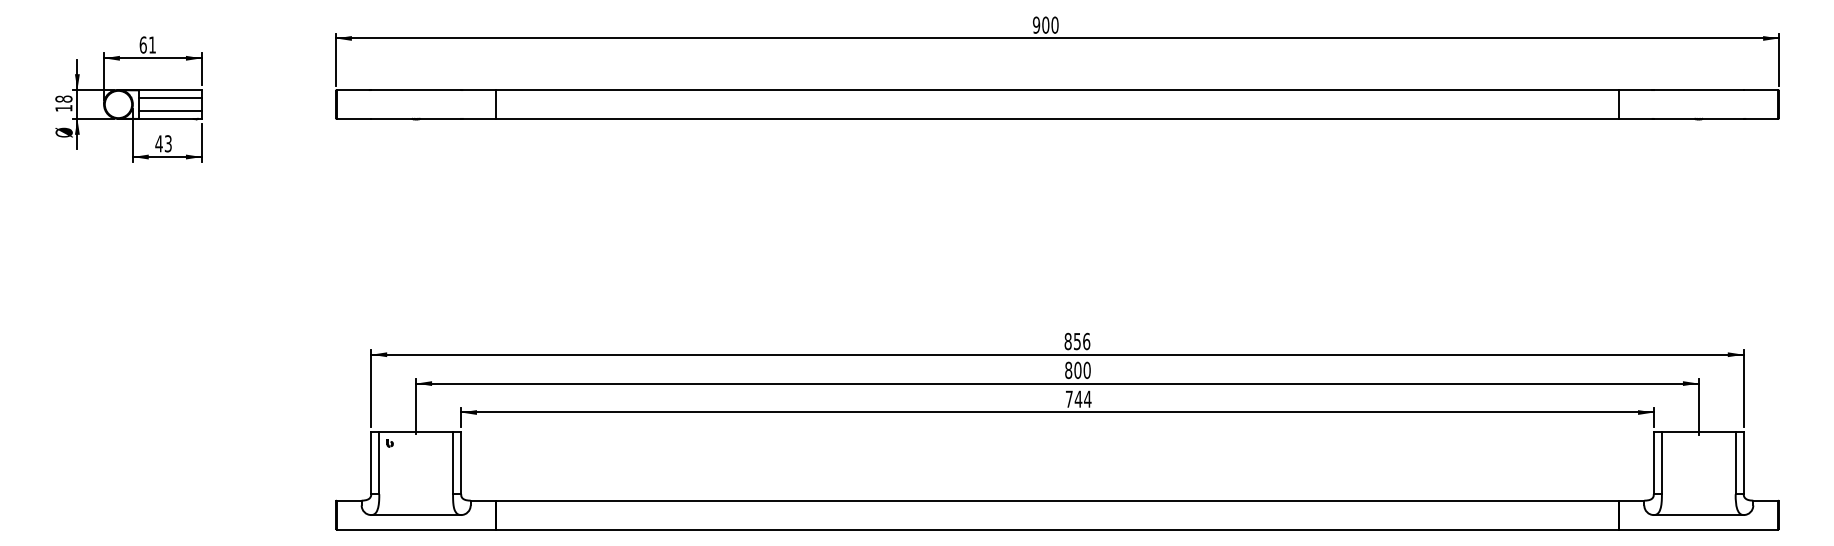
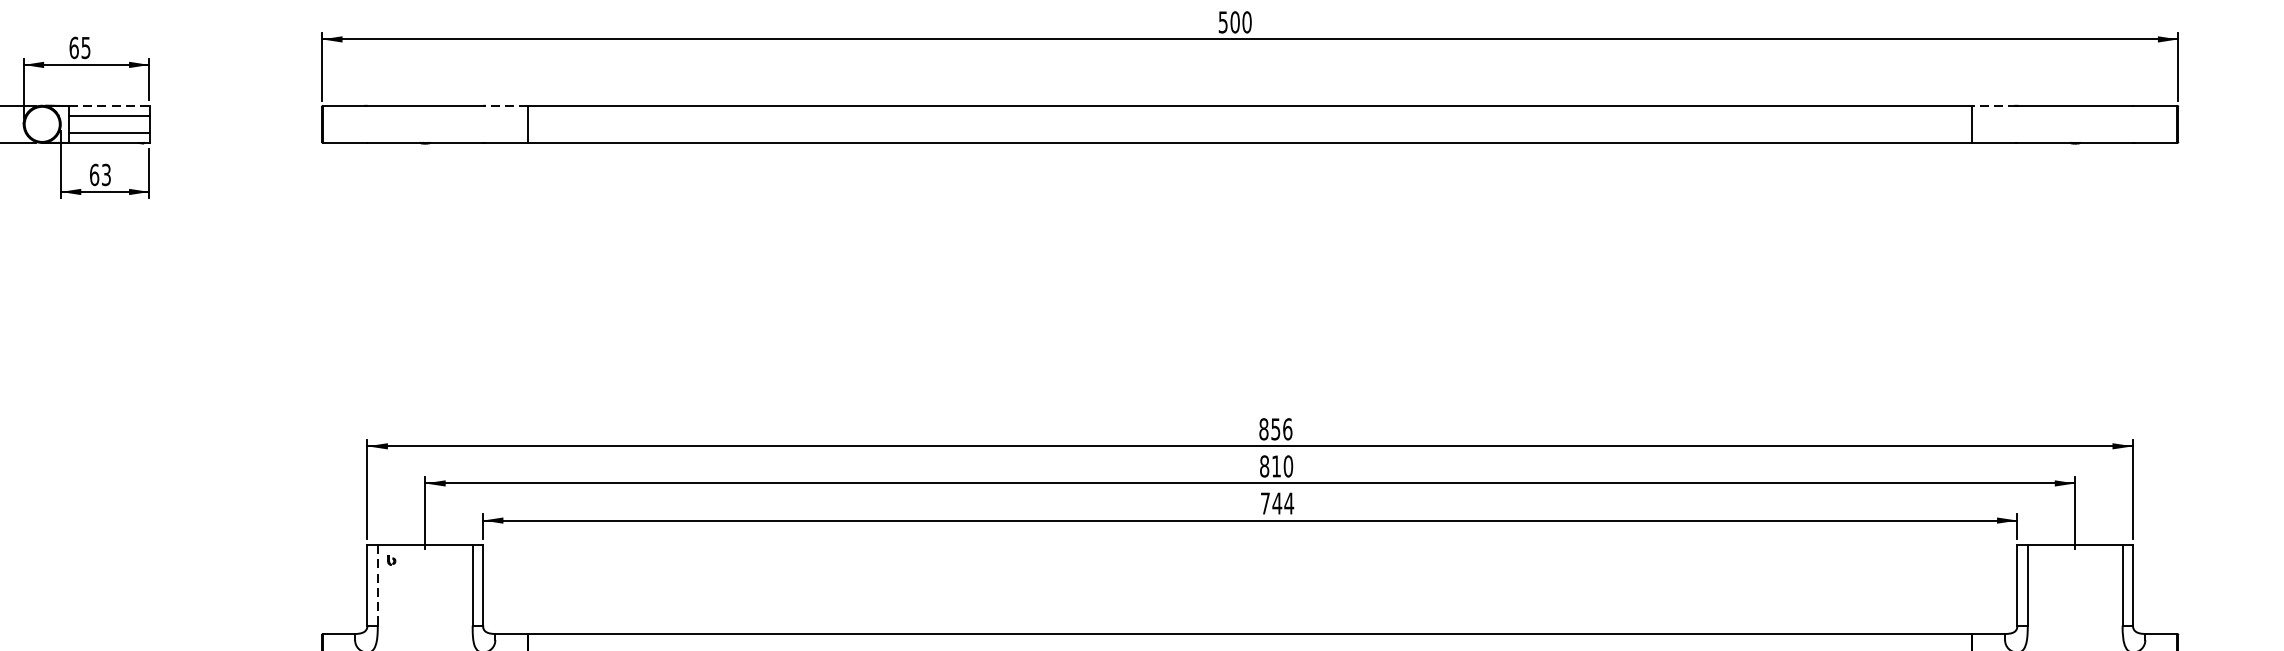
text: (1036, 24) -> (1223, 21), 900 -> 500
text: (152, 44) -> (86, 47), 61 -> 65
line: (171, 90) -> (110, 106), solid -> dashed
line: (478, 90) -> (505, 106), solid -> dashed
line: (1636, 90) -> (1995, 106), solid -> dashed
text: (158, 143) -> (93, 174), 43 -> 63
text: (1077, 369) -> (1275, 465), 800 -> 810
line: (379, 463) -> (378, 586), solid -> dashed

